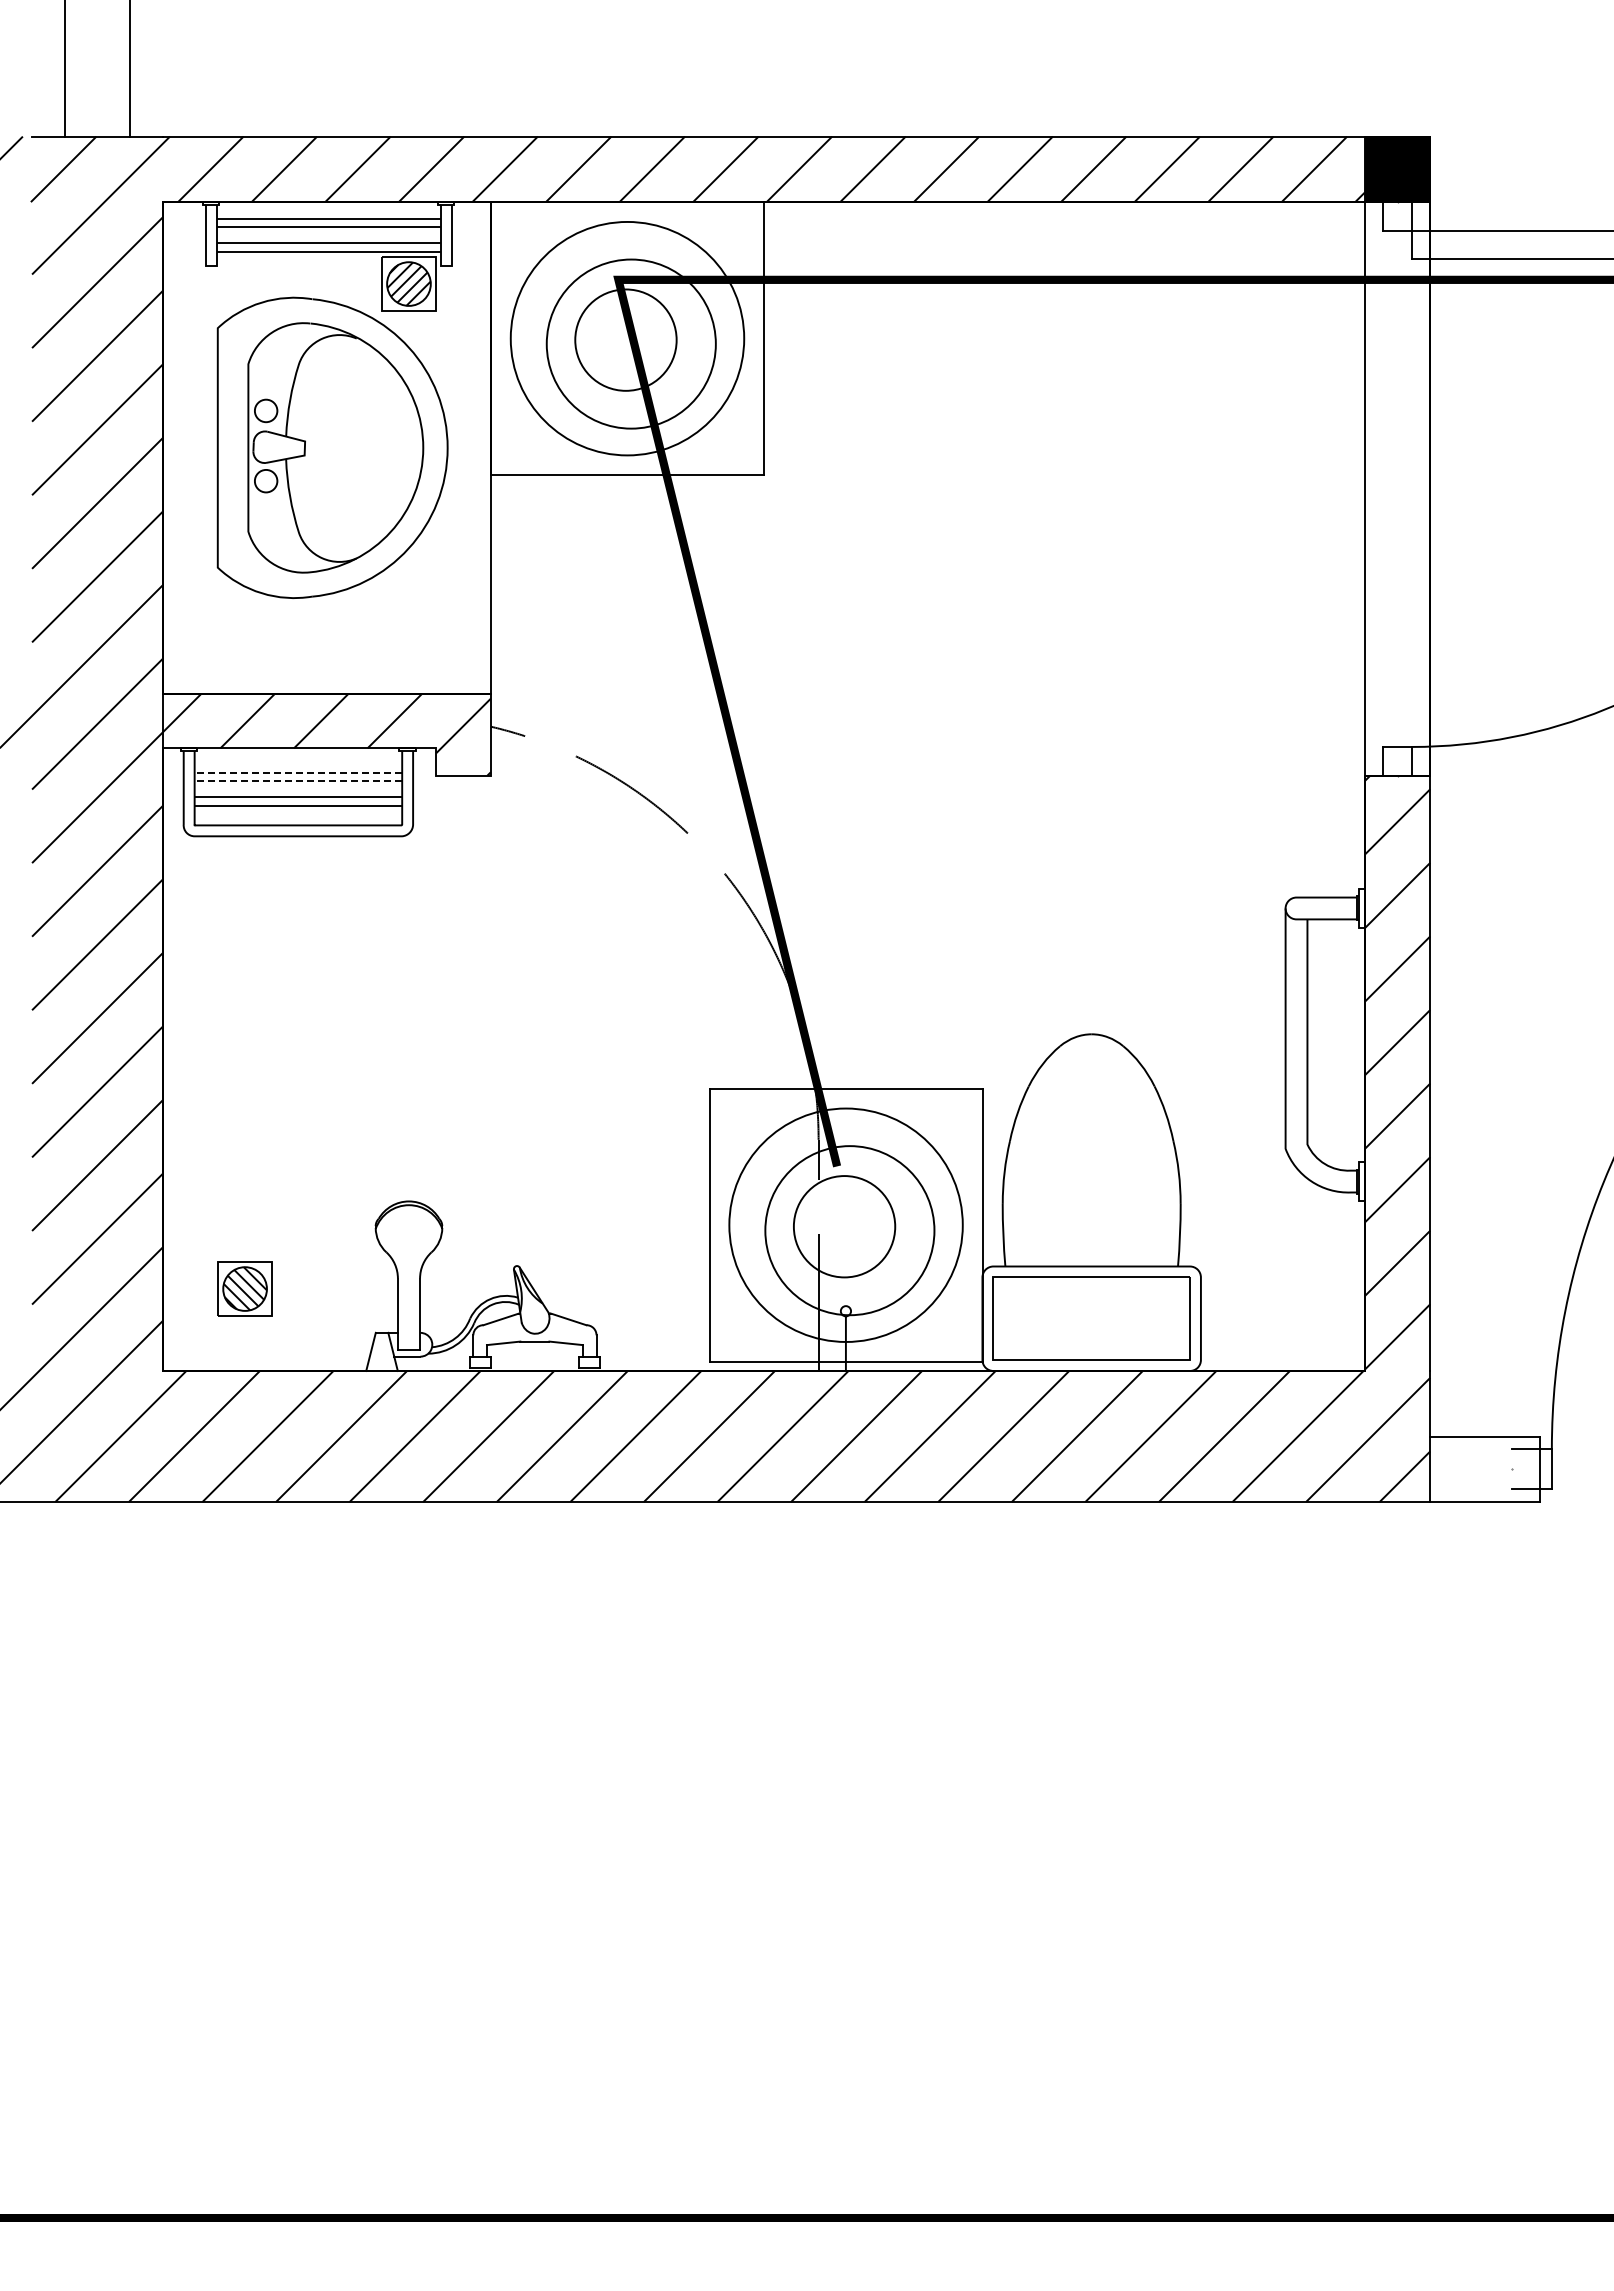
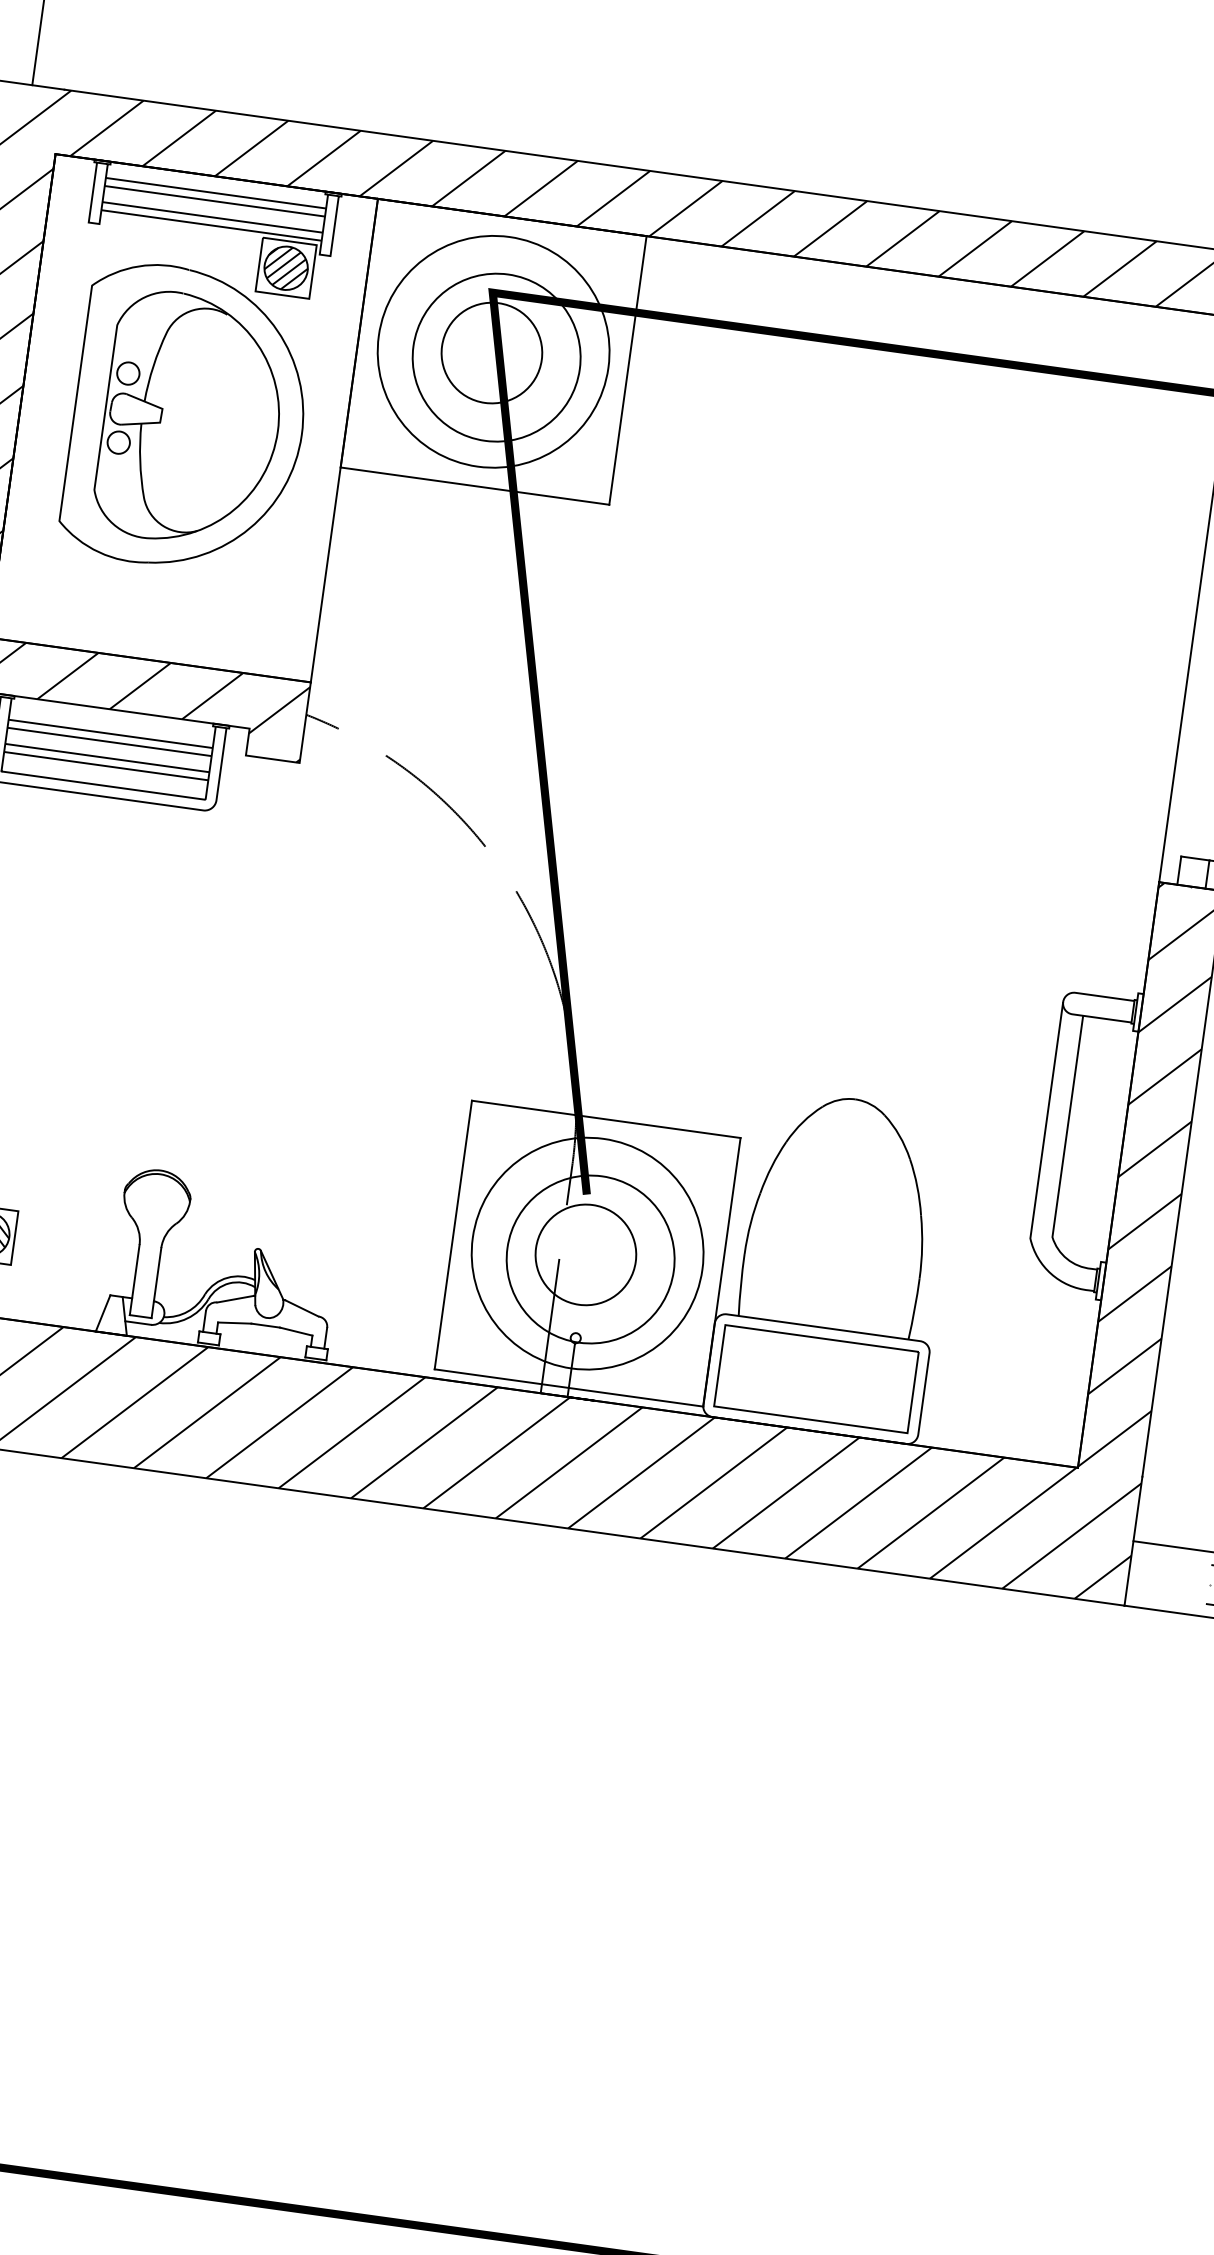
line: (298, 772) -> (110, 733), dashed -> solid
line: (298, 780) -> (109, 741), dashed -> solid

